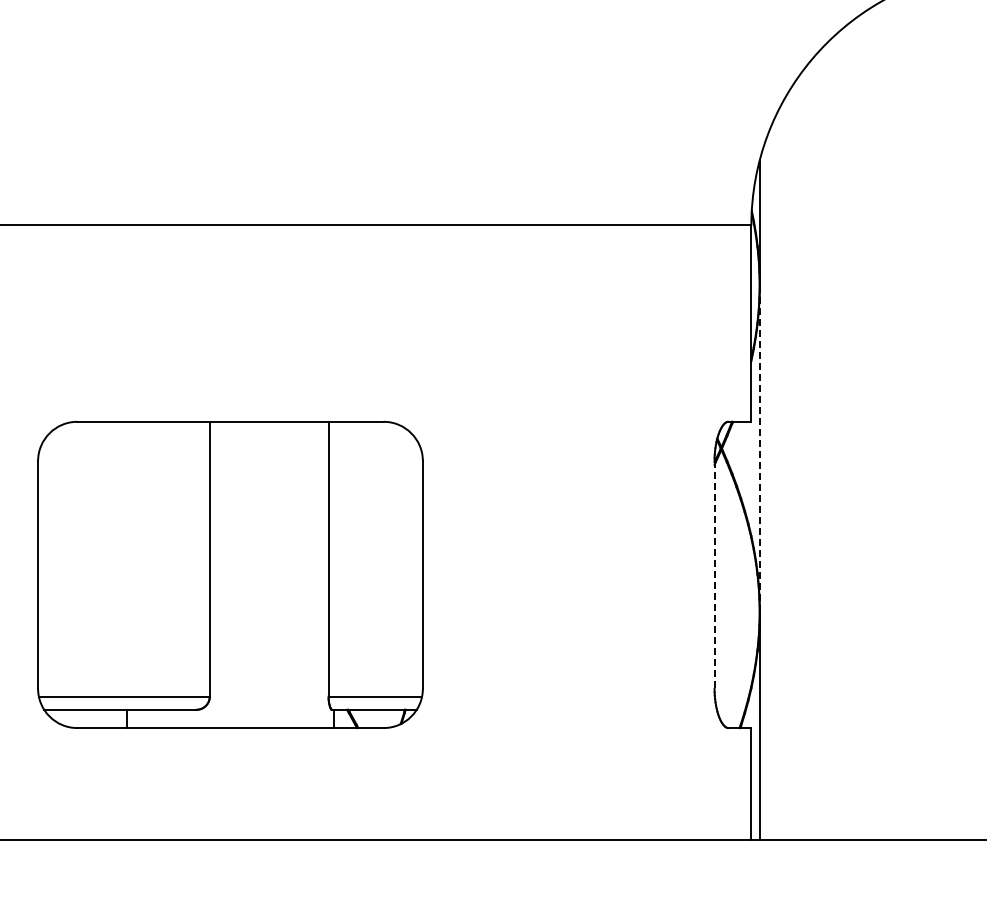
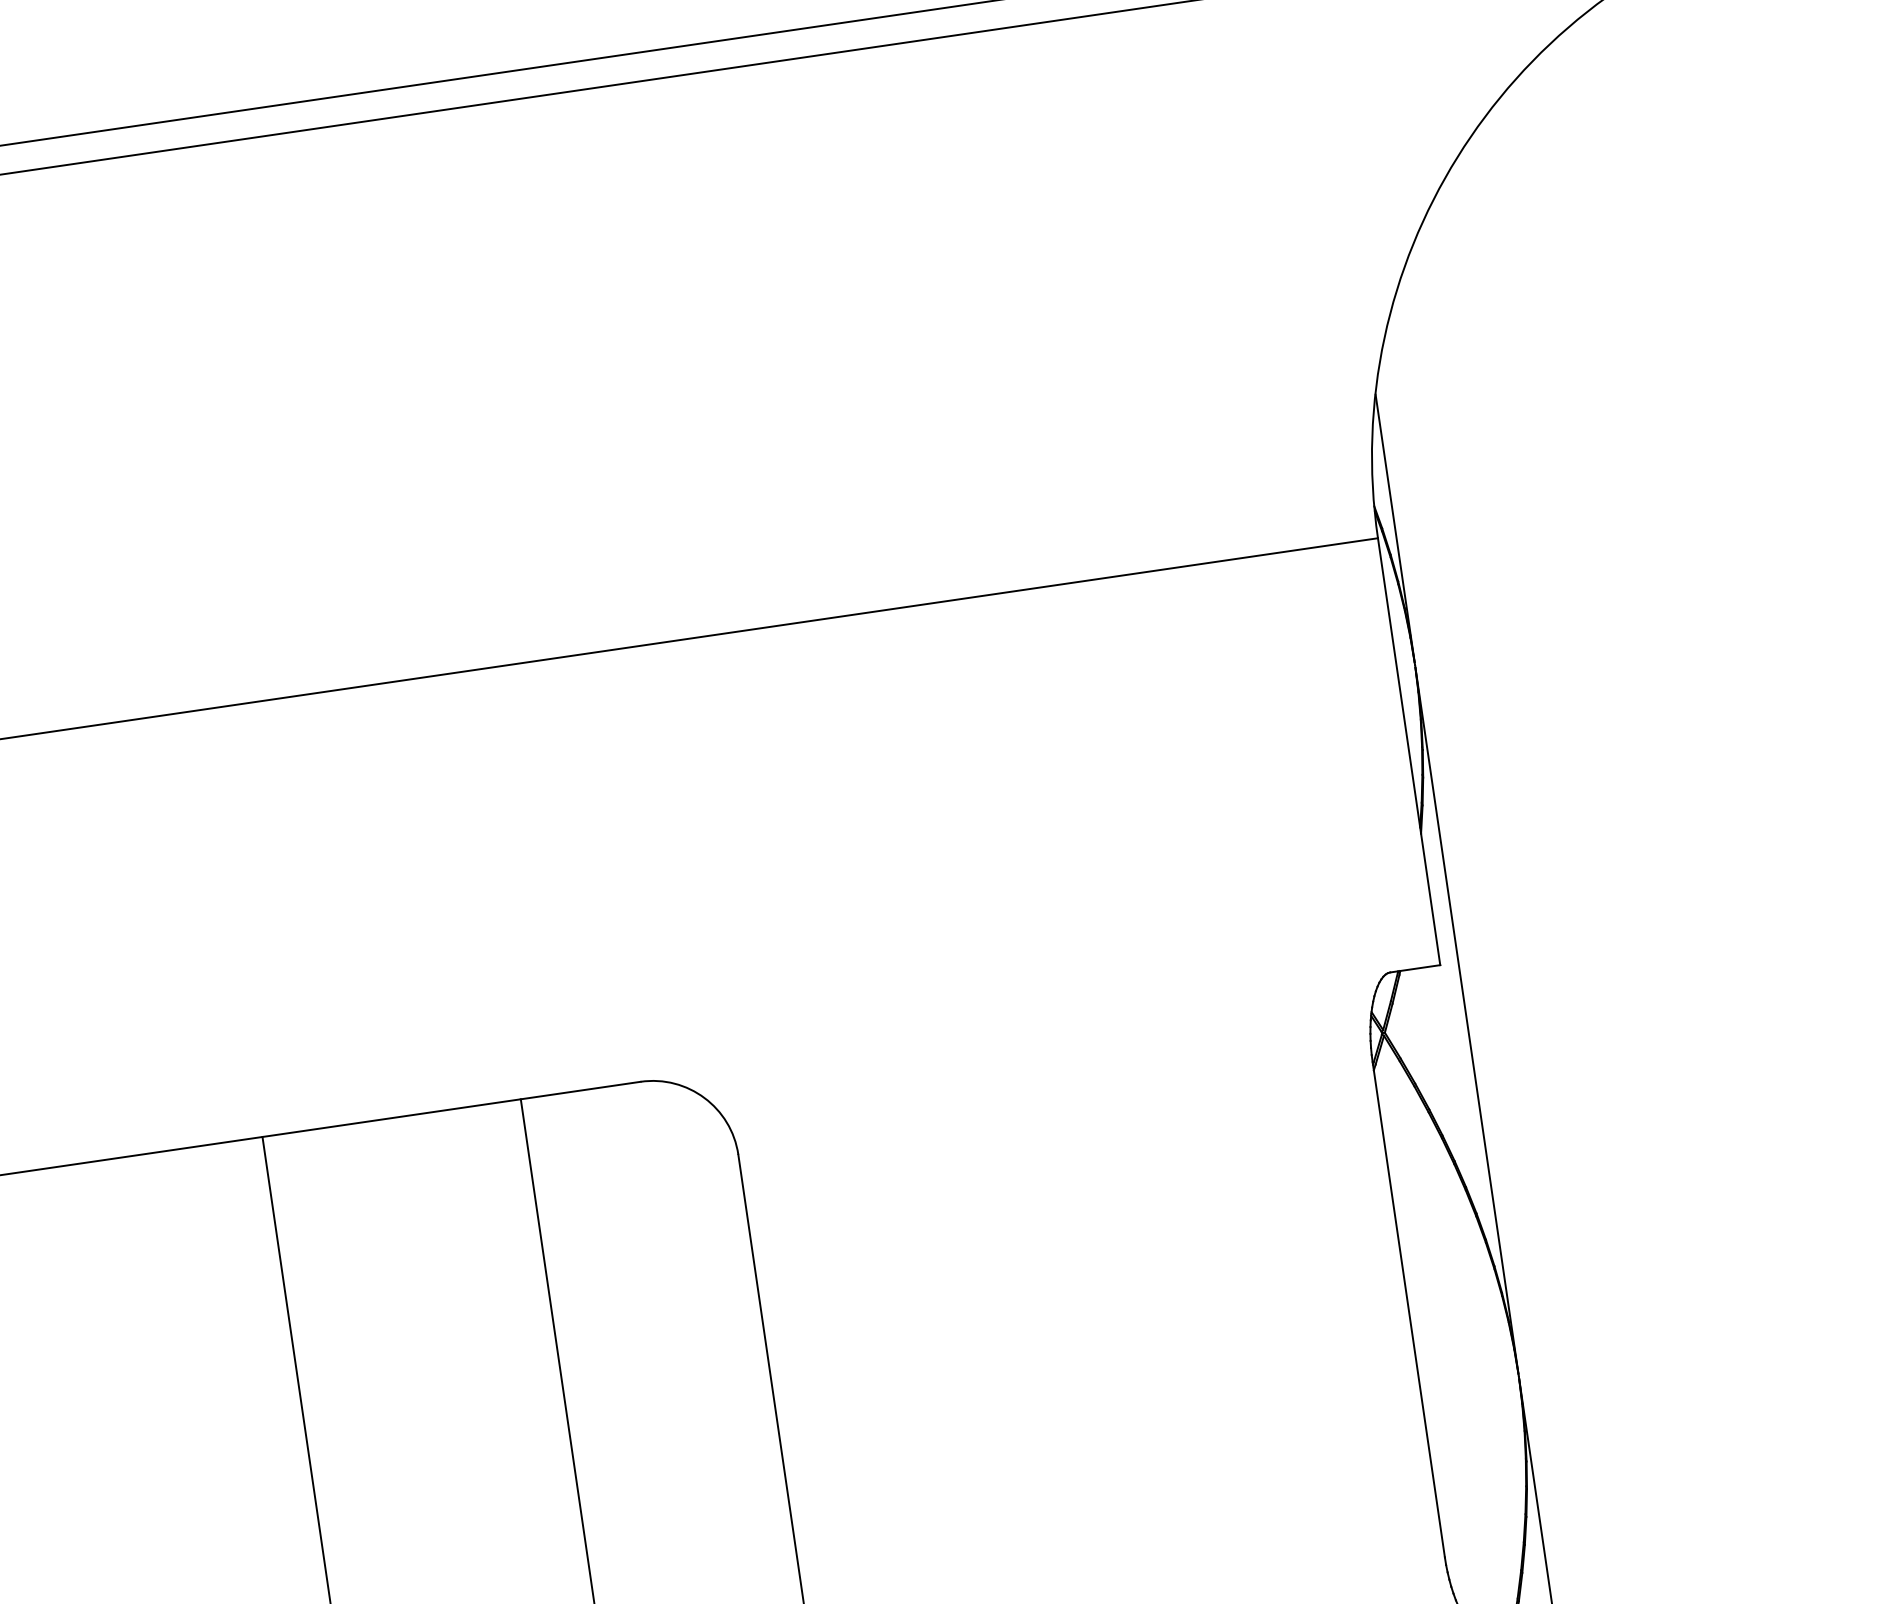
line: (759, 449) -> (1466, 1022), dashed -> solid
line: (714, 574) -> (1408, 1308), dashed -> solid

